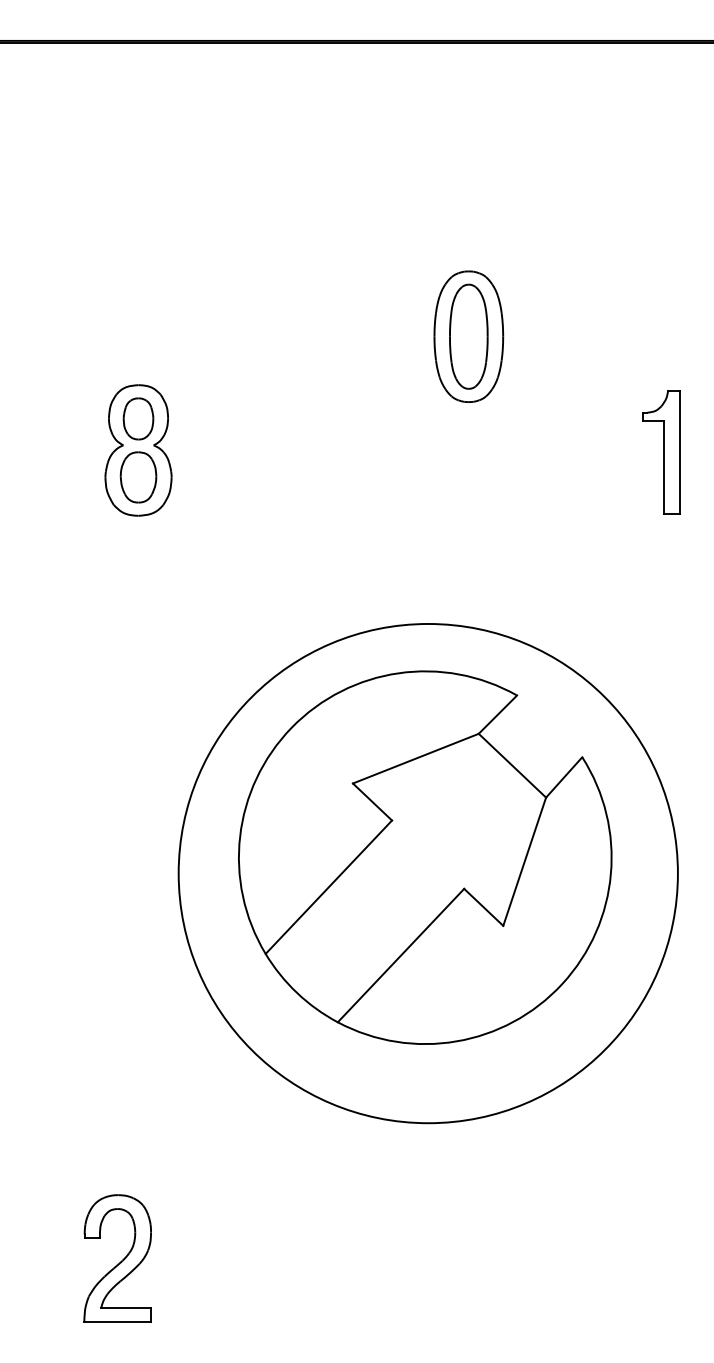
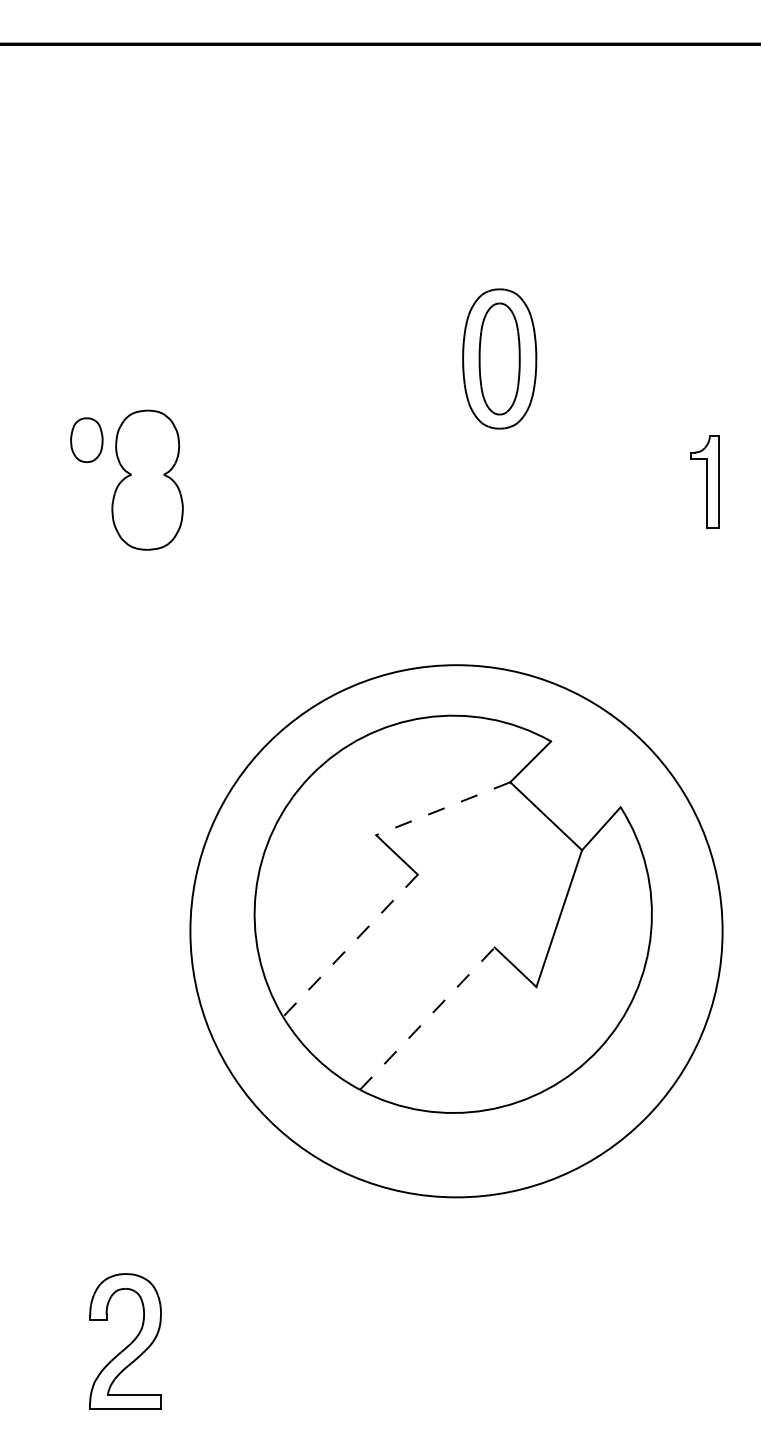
part: (138, 418) -> (86, 439), moved
part: (661, 452) -> (705, 482), size x0.7
part: (138, 477) -> (147, 509), removed
line: (415, 758) -> (442, 808), solid -> dashed
line: (328, 887) -> (350, 946), solid -> dashed
line: (401, 955) -> (427, 1018), solid -> dashed

